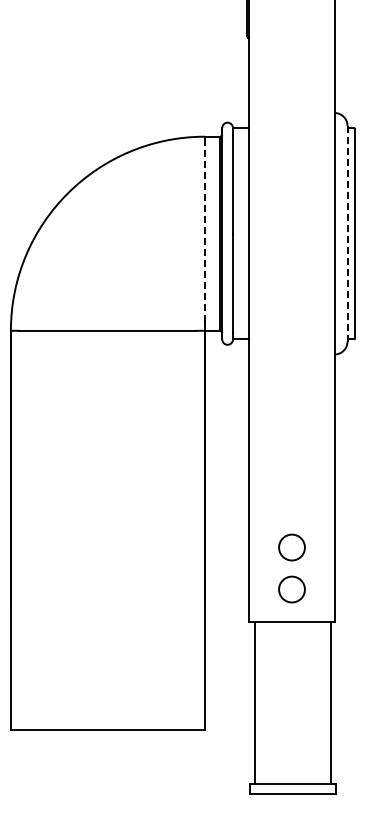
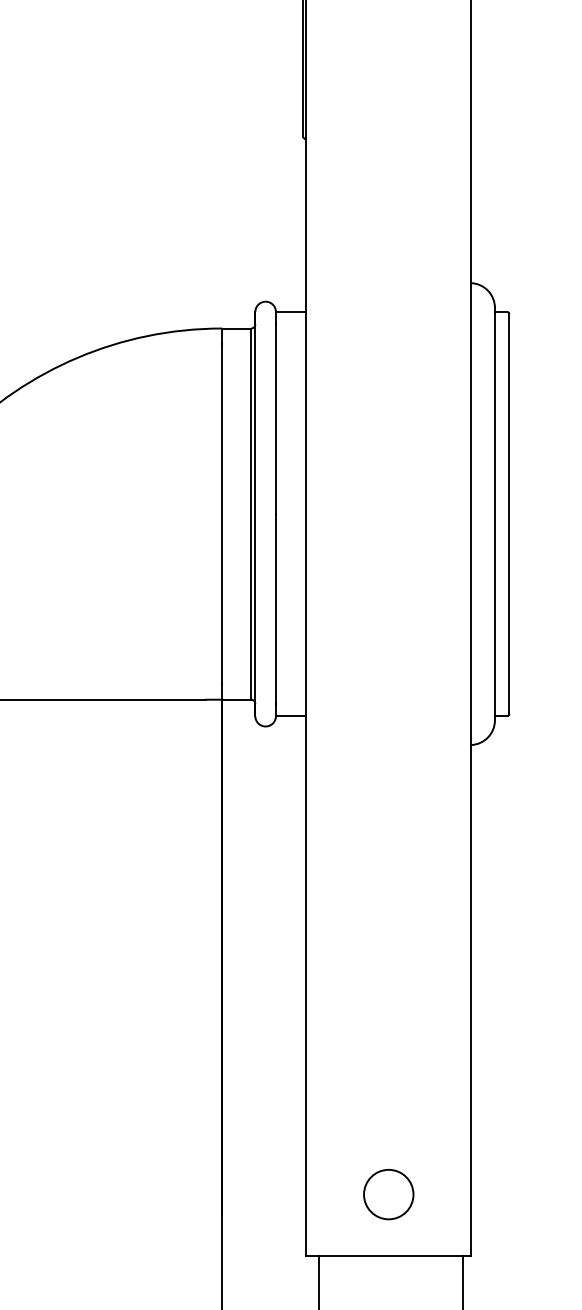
line: (204, 233) -> (221, 513), dashed -> solid
line: (347, 233) -> (494, 513), dashed -> solid
circle: (291, 547) -> (387, 1114), removed

